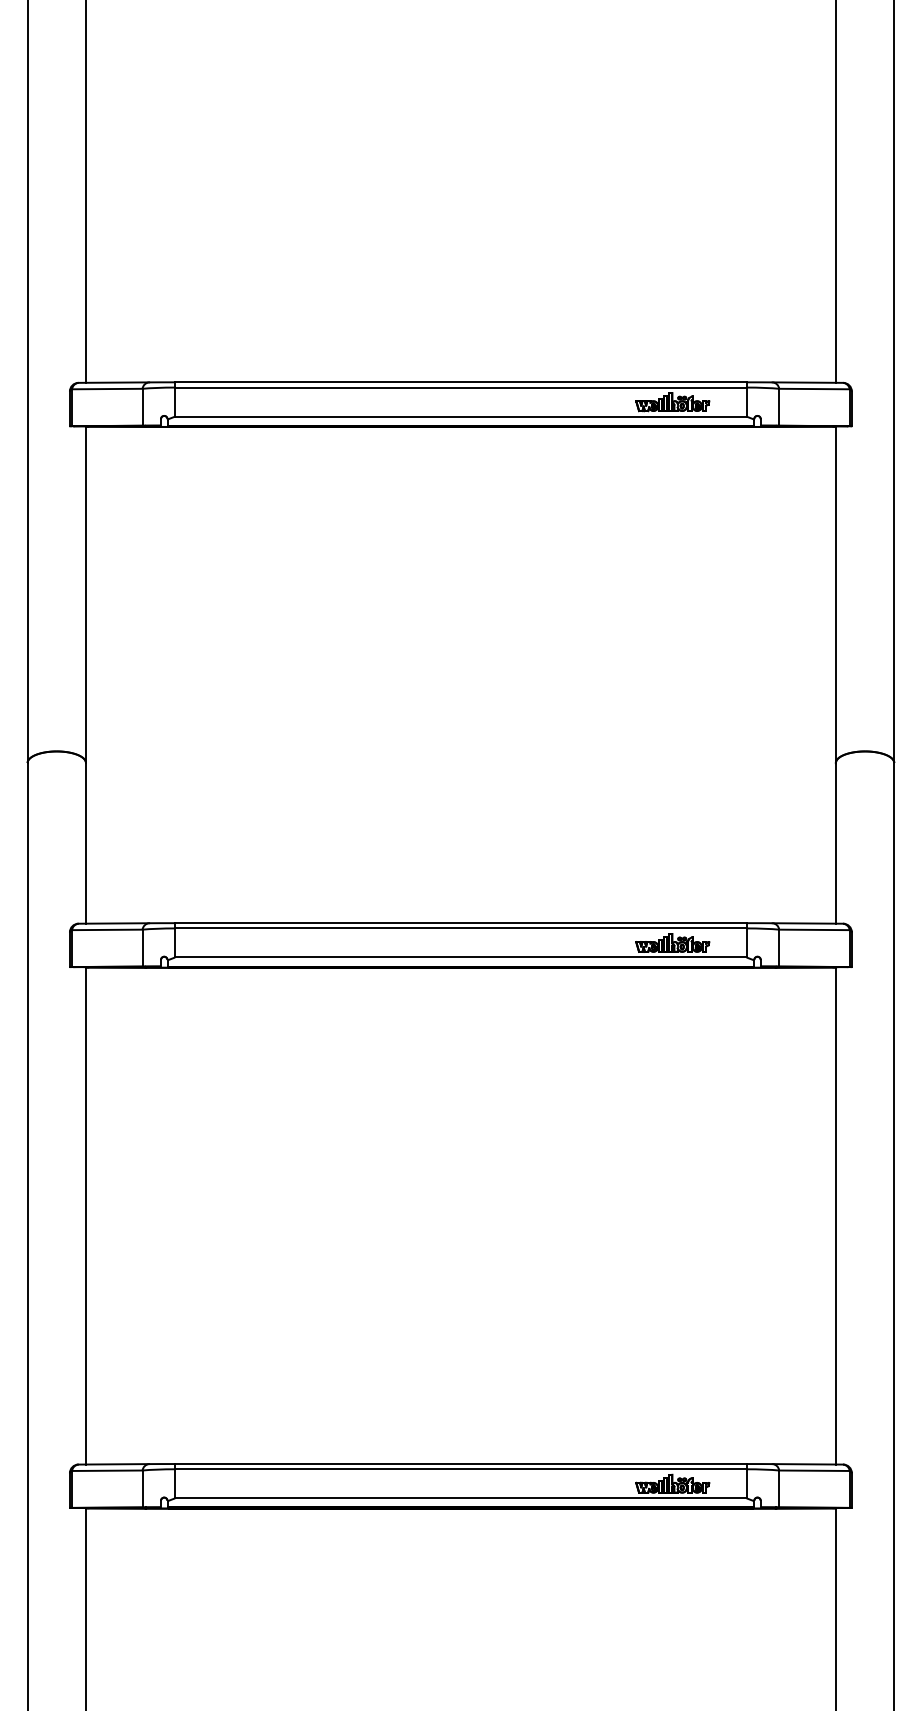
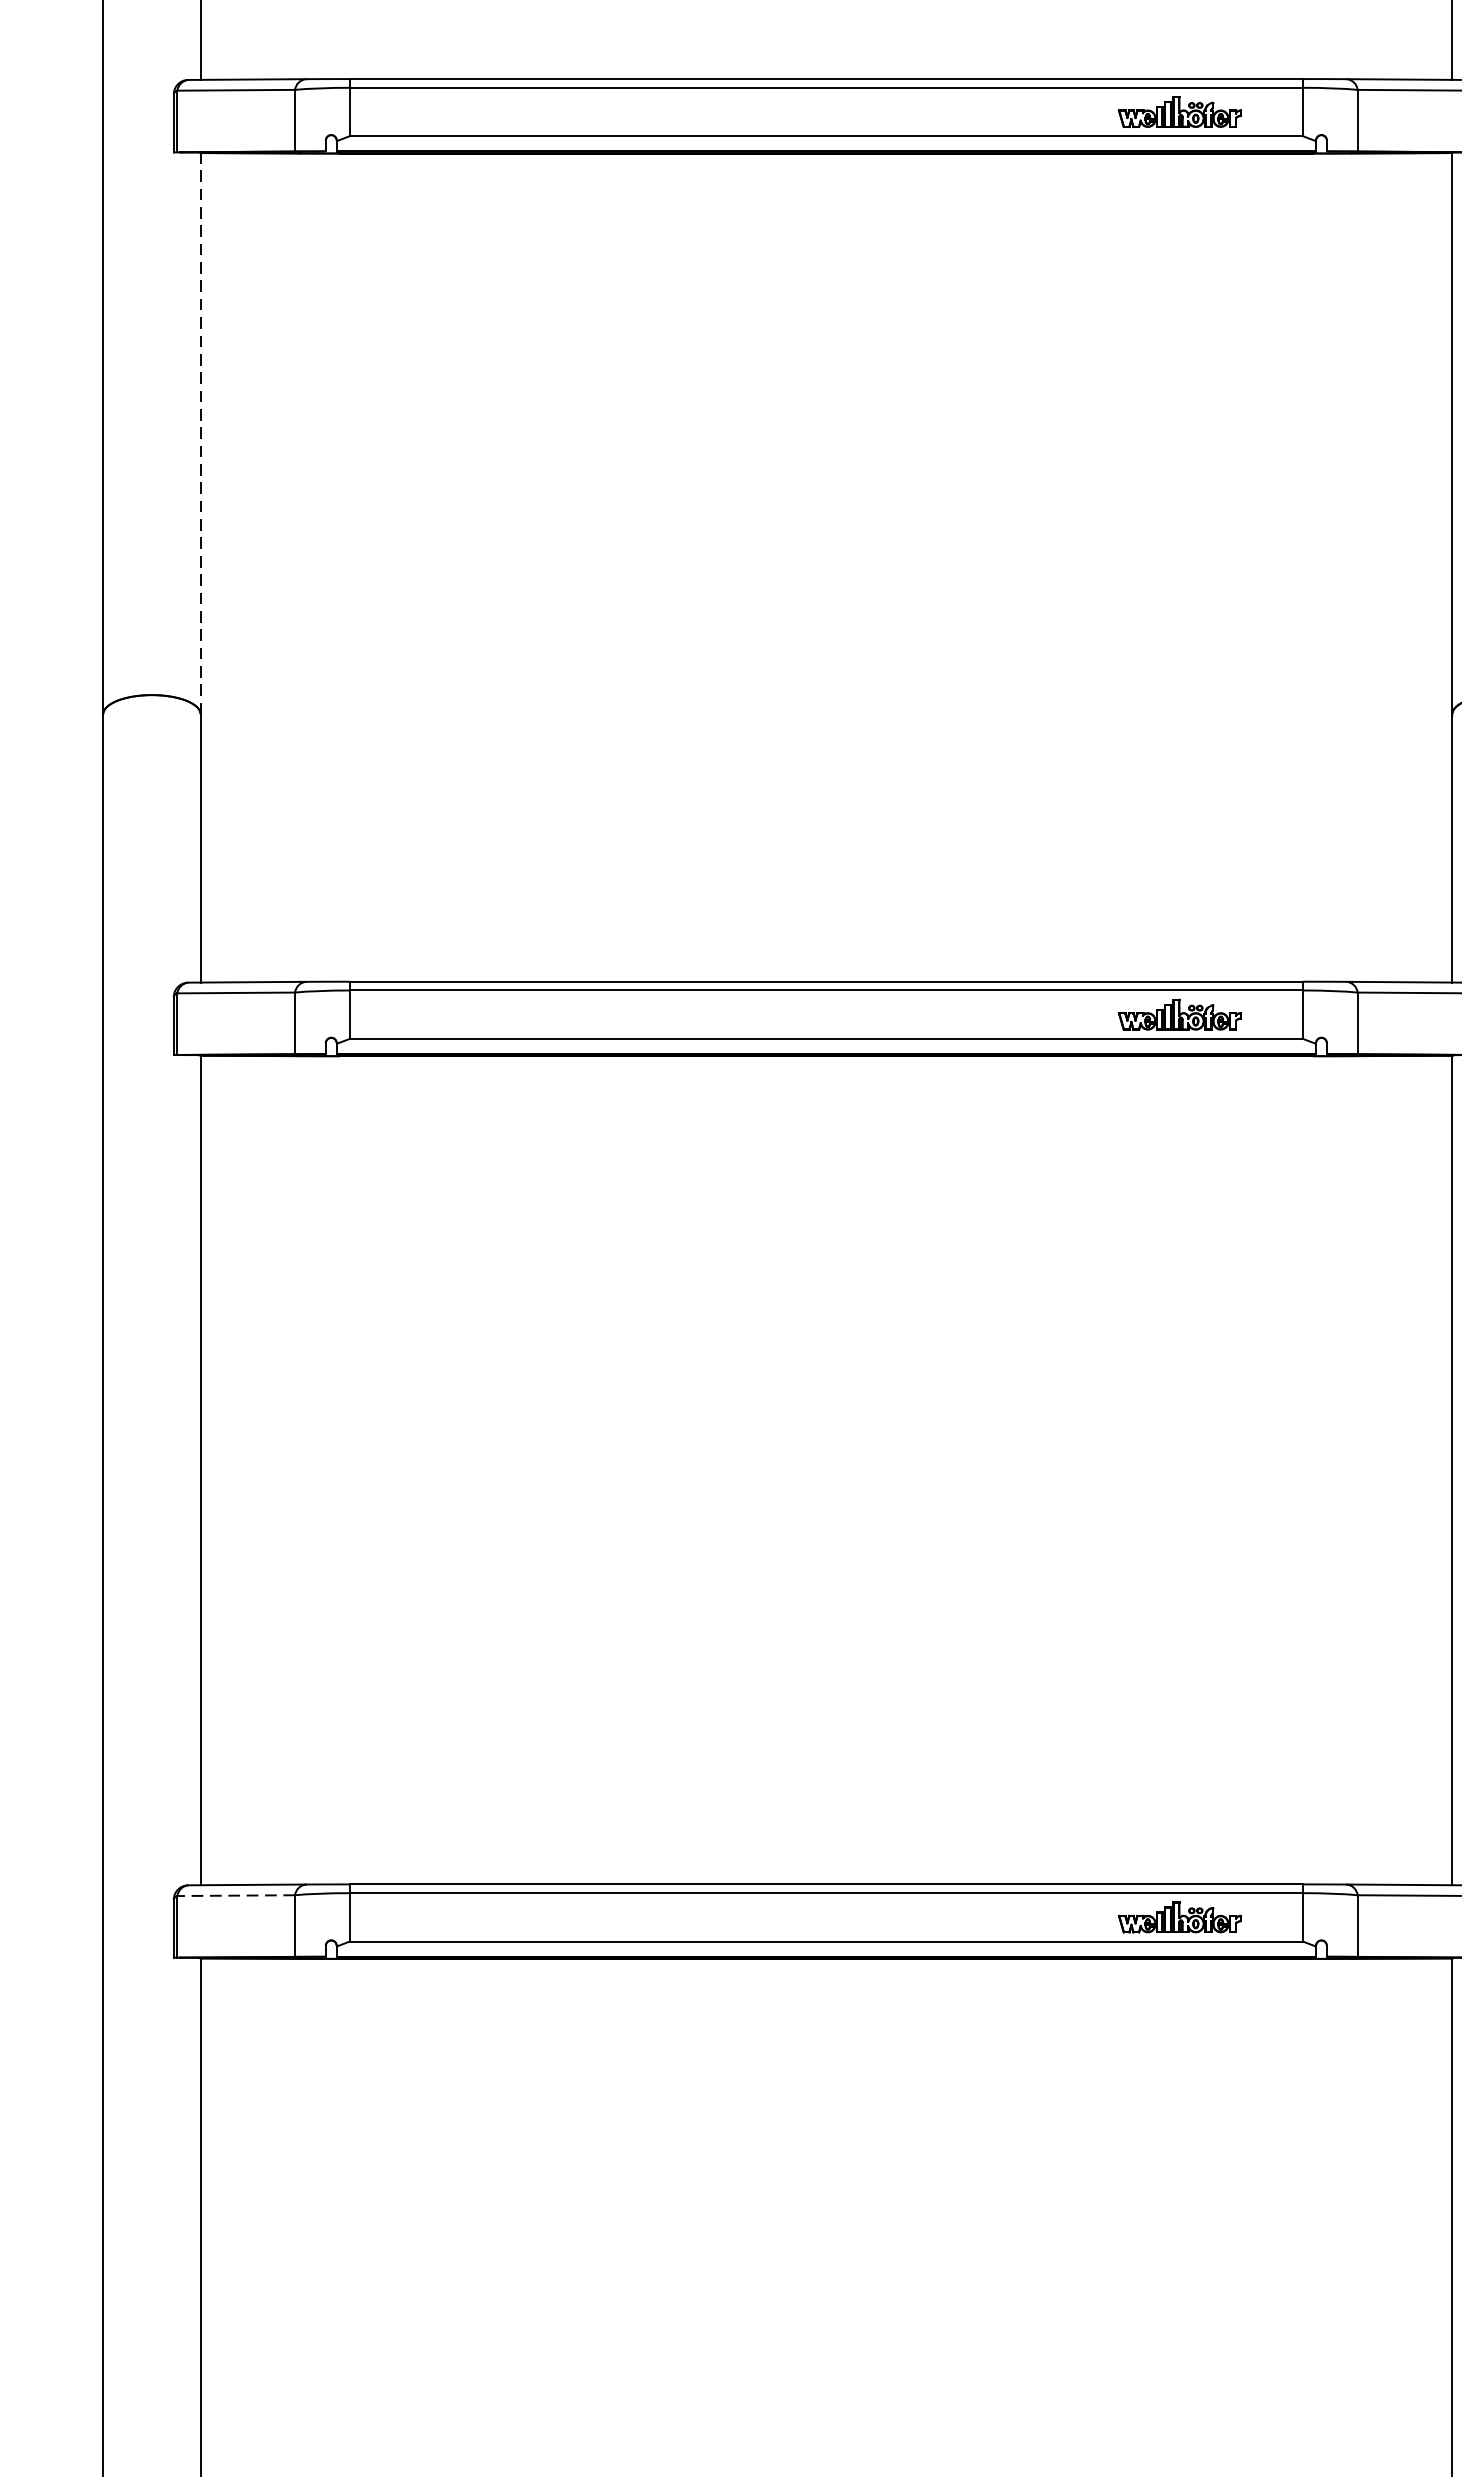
line: (86, 594) -> (201, 433), solid -> dashed
line: (106, 1470) -> (234, 1895), solid -> dashed

